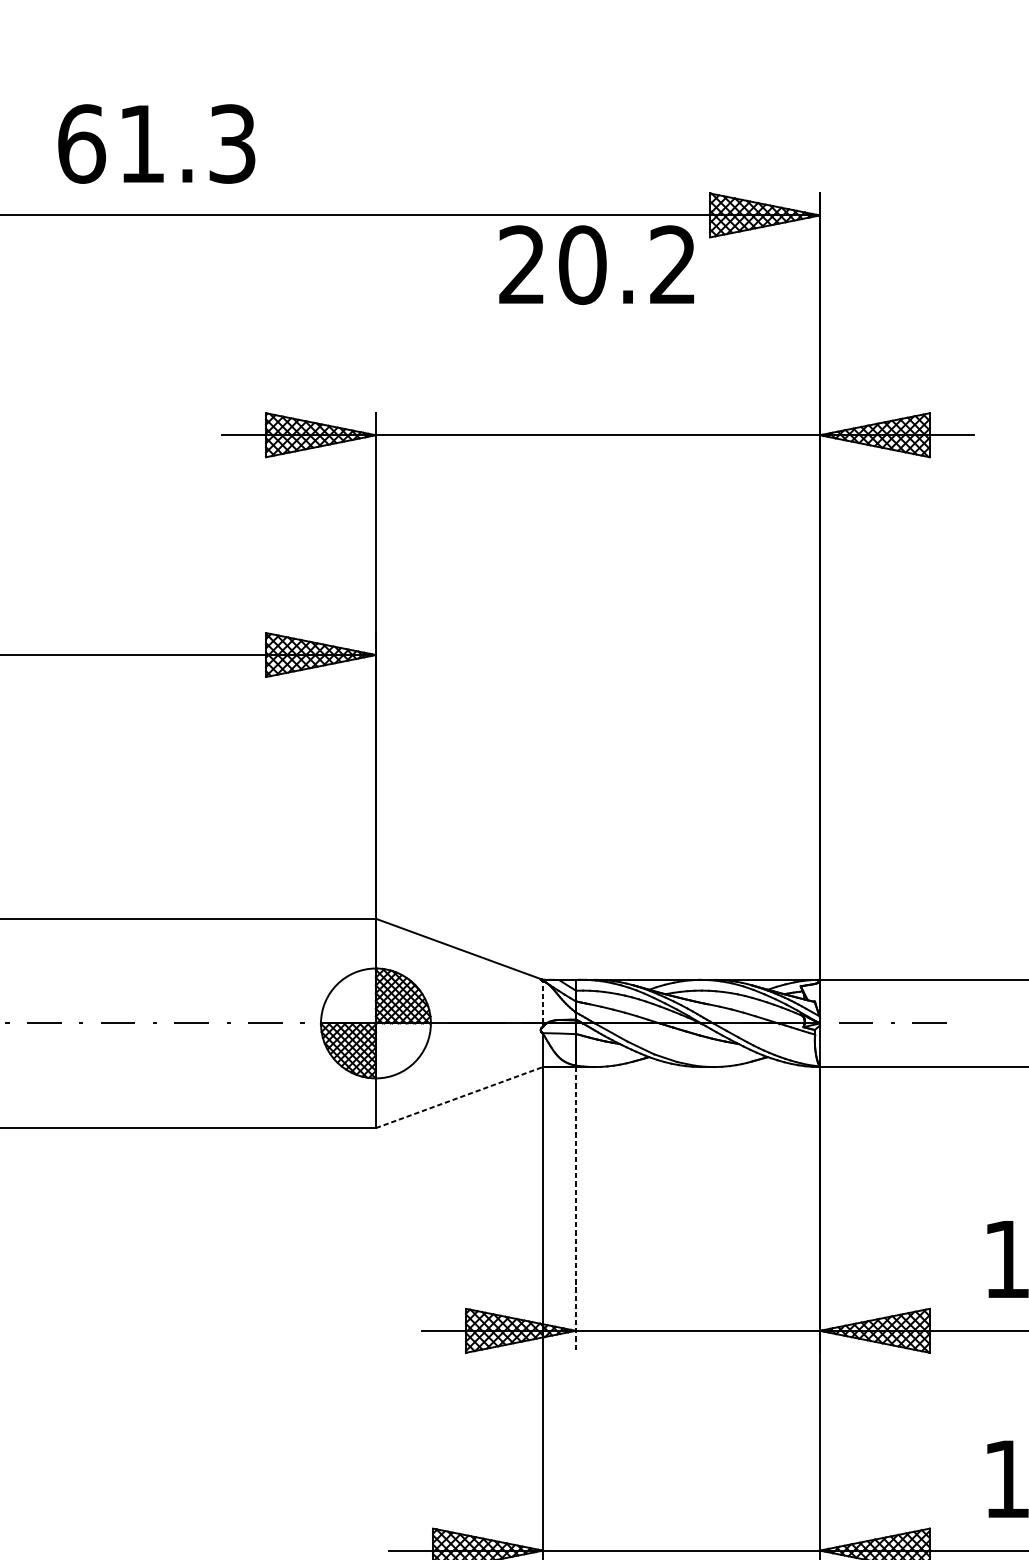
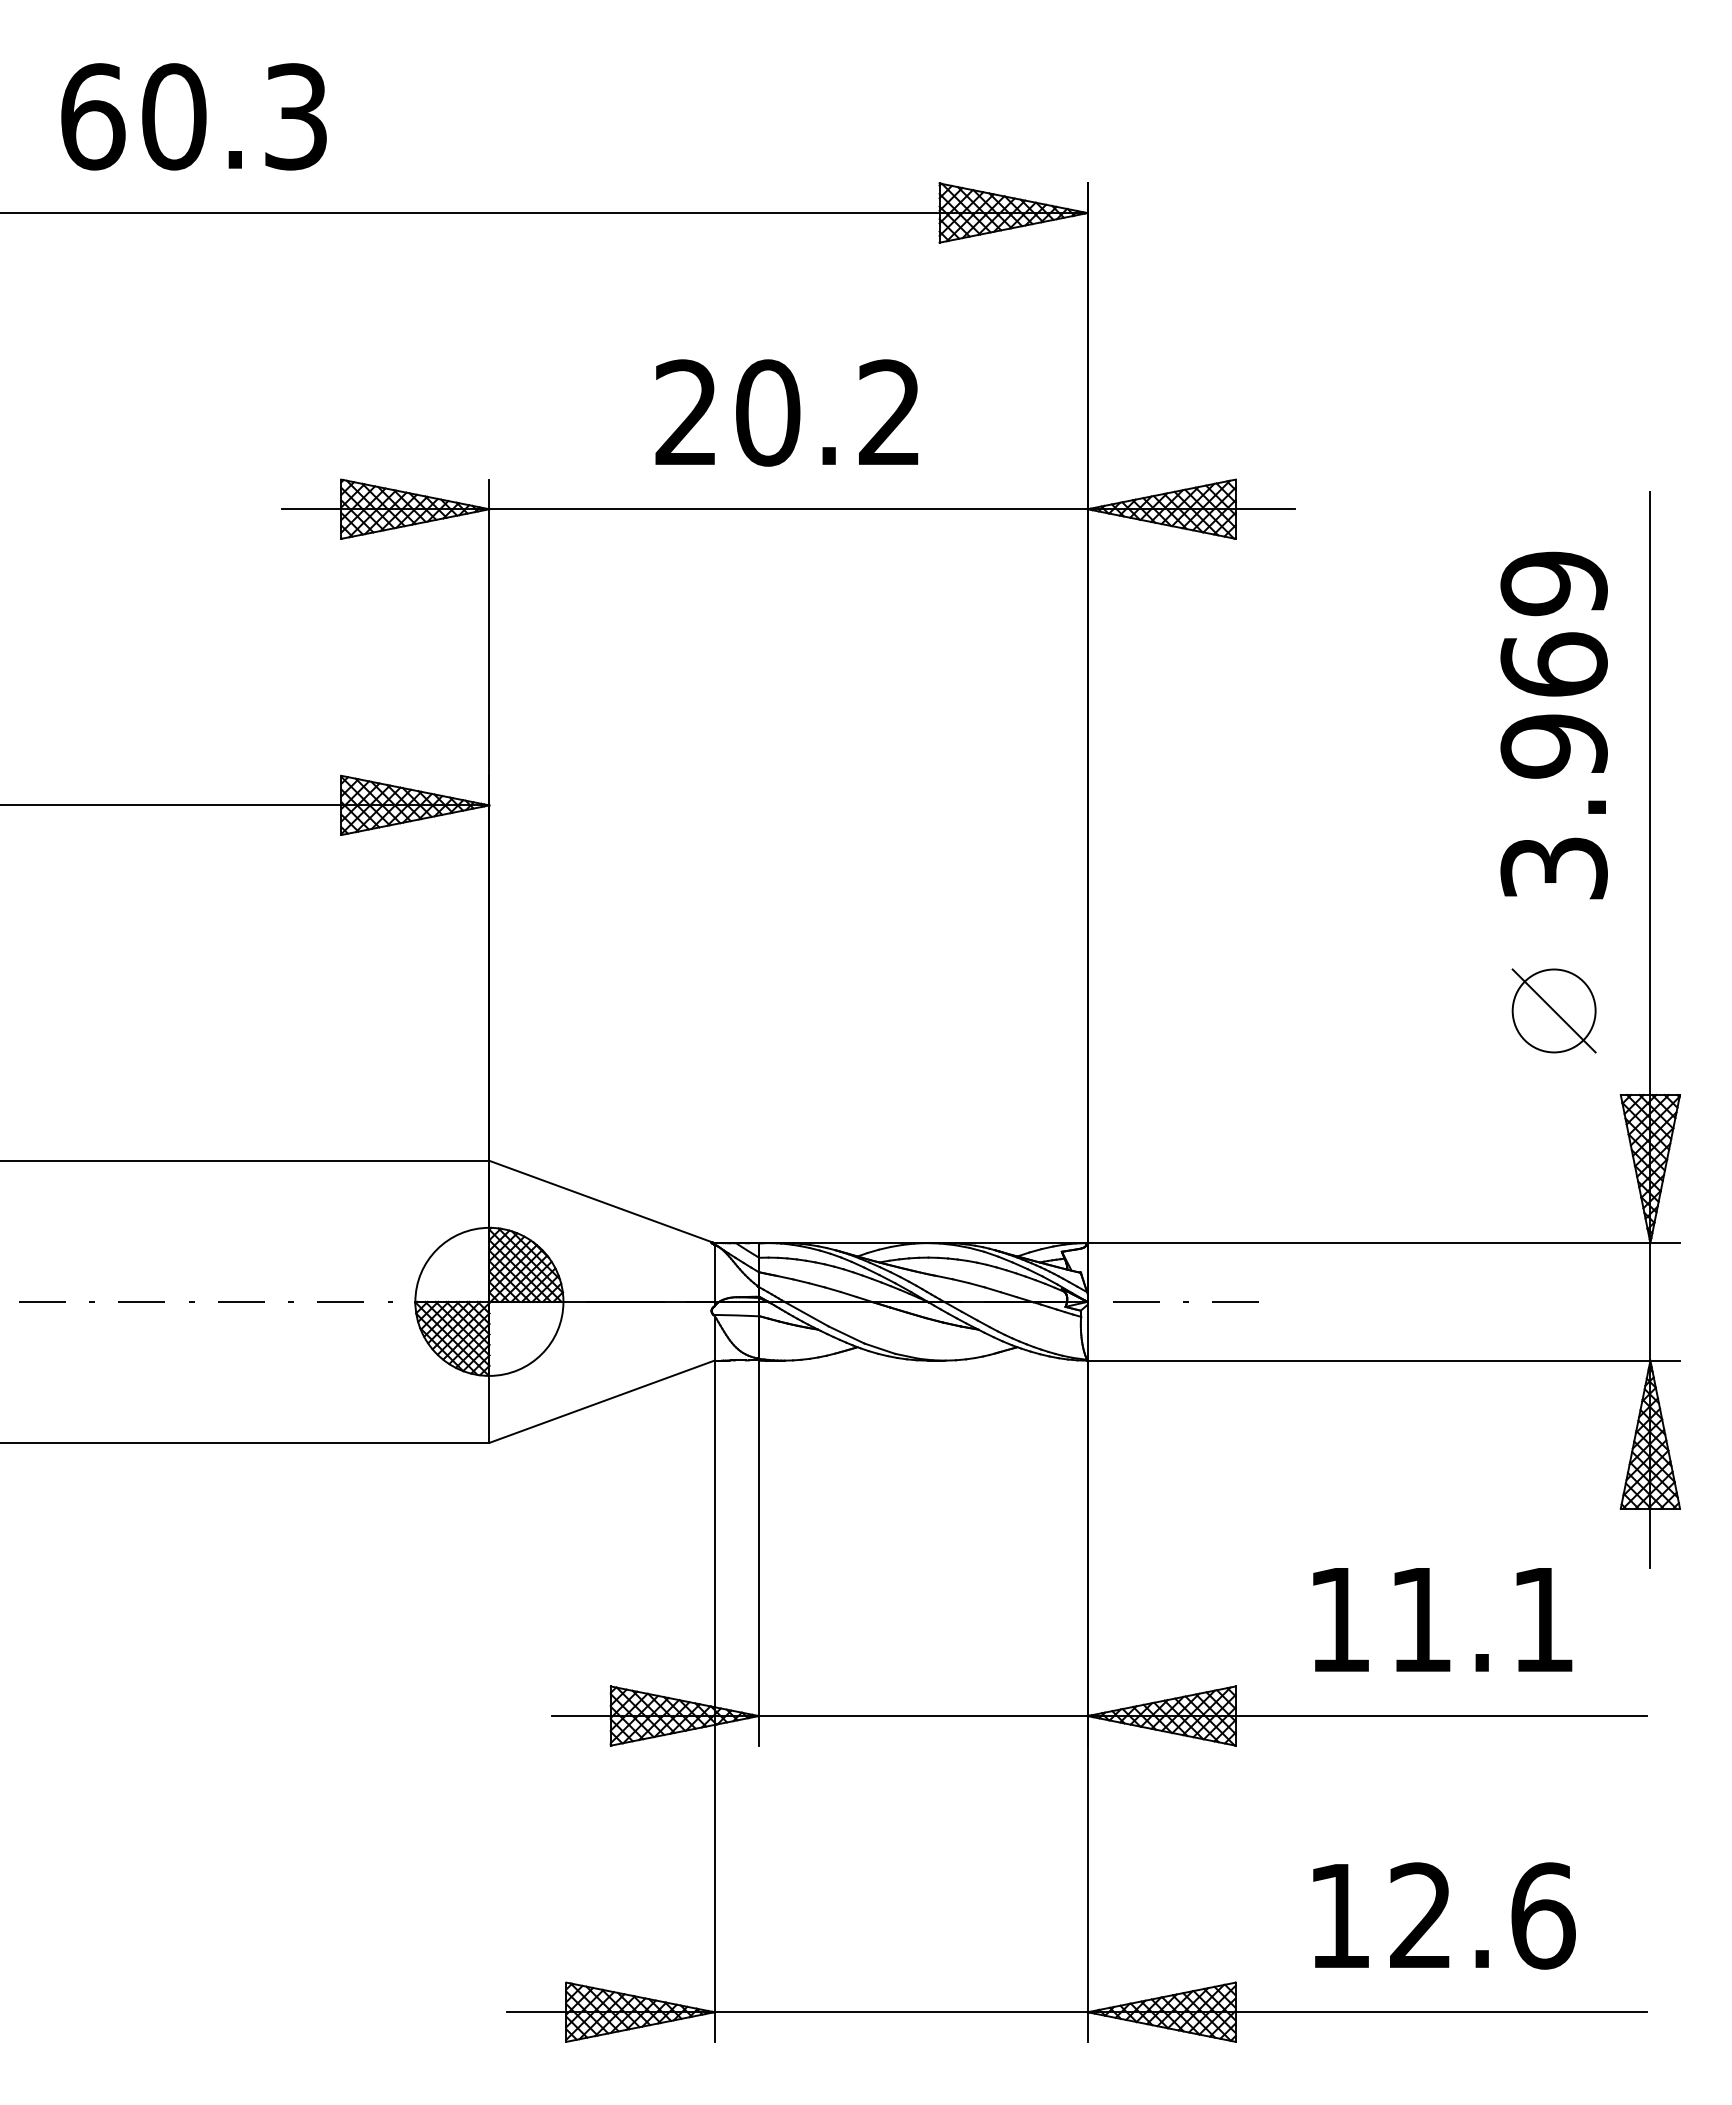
text: (142, 143) -> (174, 116), 61.3 -> 60.3
text: (596, 264) -> (786, 412), moved
line: (542, 1002) -> (714, 1273), dashed -> solid
line: (459, 1097) -> (601, 1401), dashed -> solid
line: (575, 1210) -> (758, 1553), dashed -> solid

